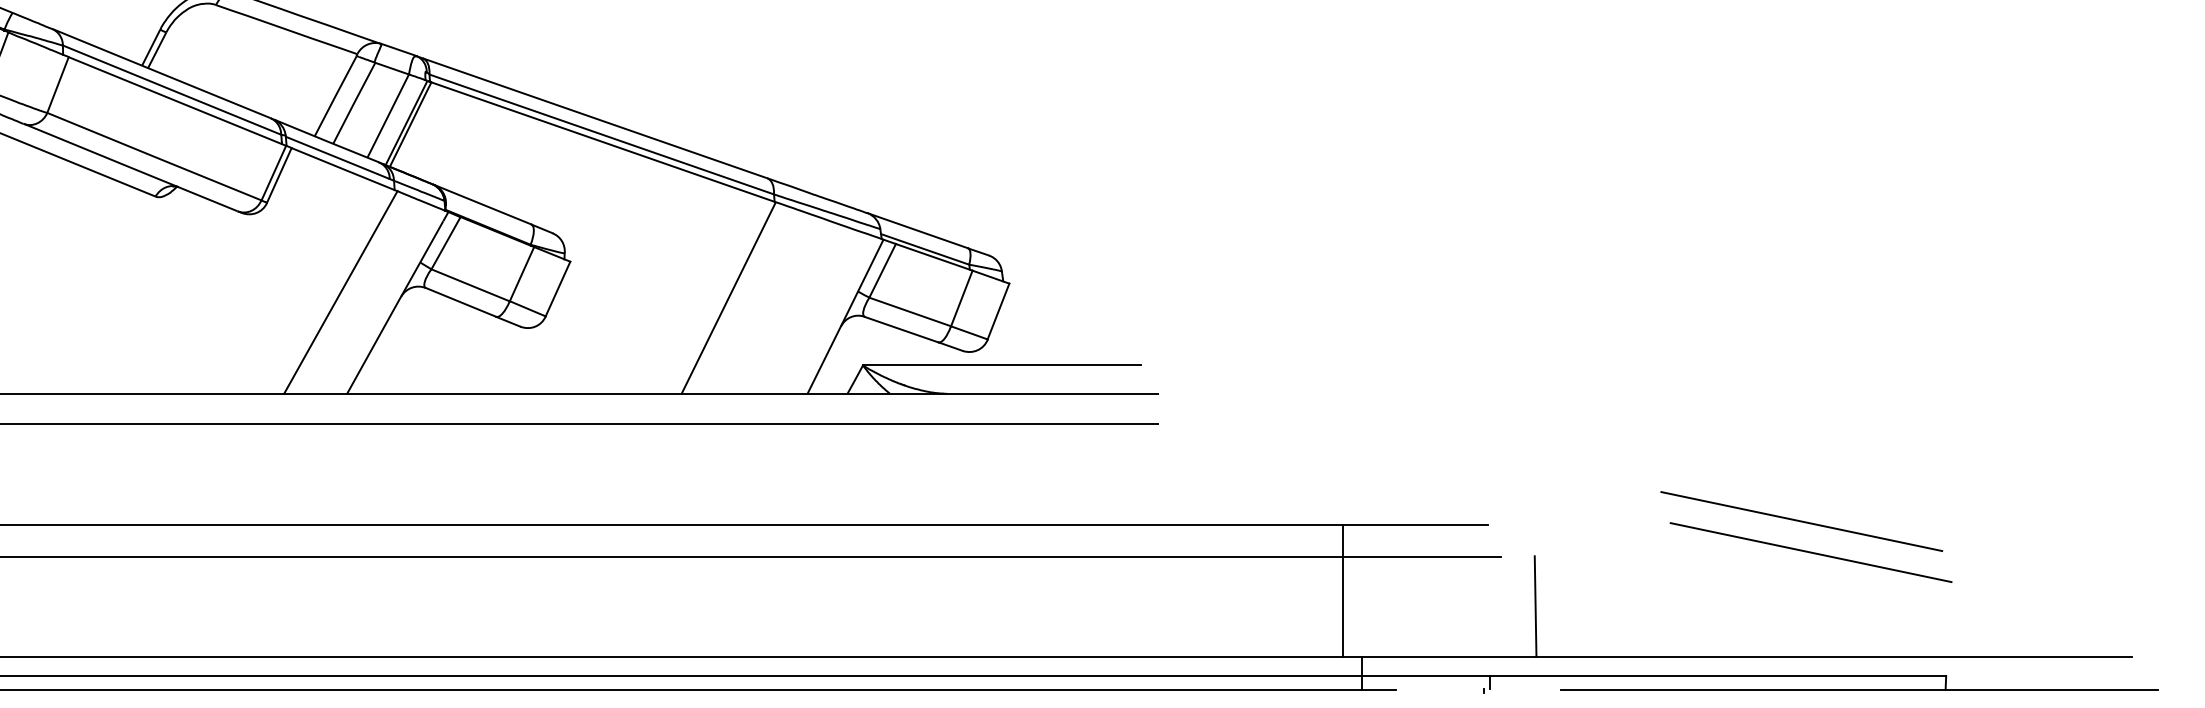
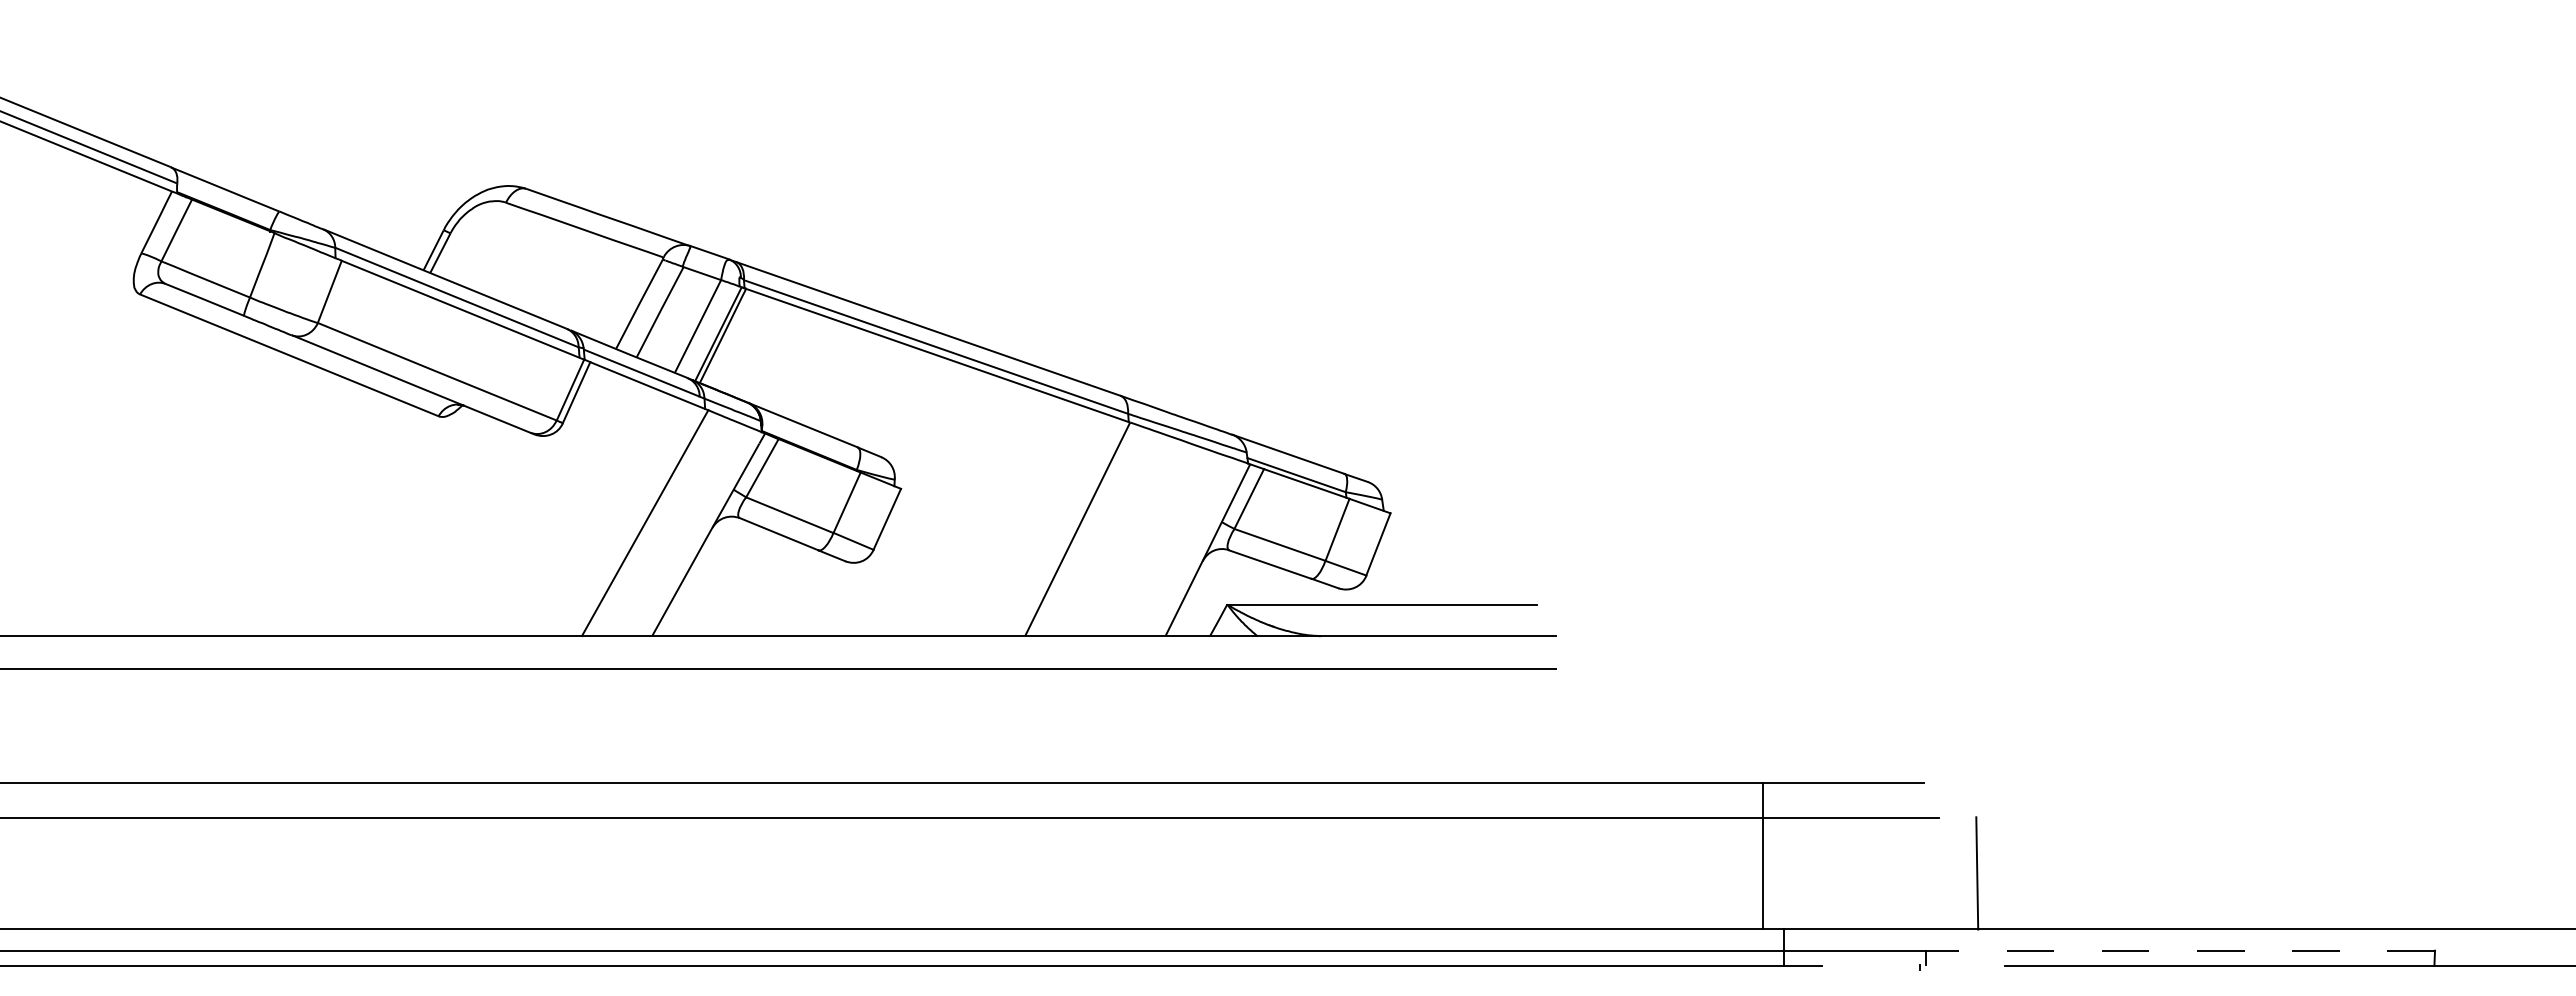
line: (1801, 521) -> (2273, 778), removed
line: (1810, 552) -> (2283, 813), removed
line: (1717, 675) -> (2180, 950), solid -> dashed

